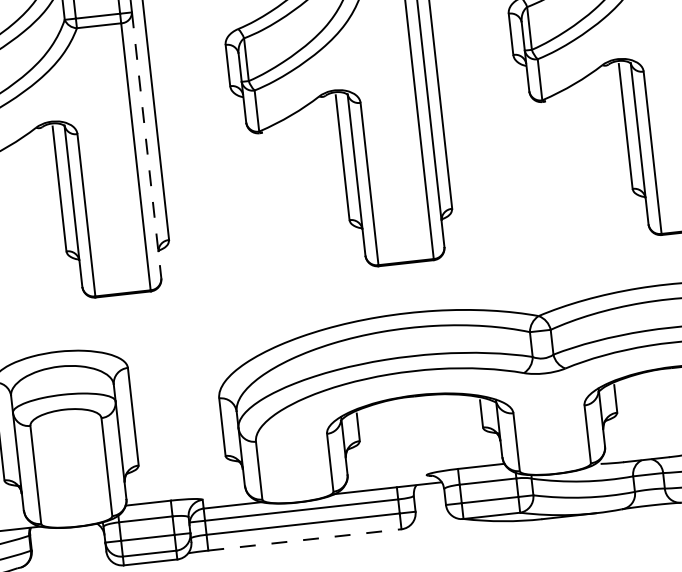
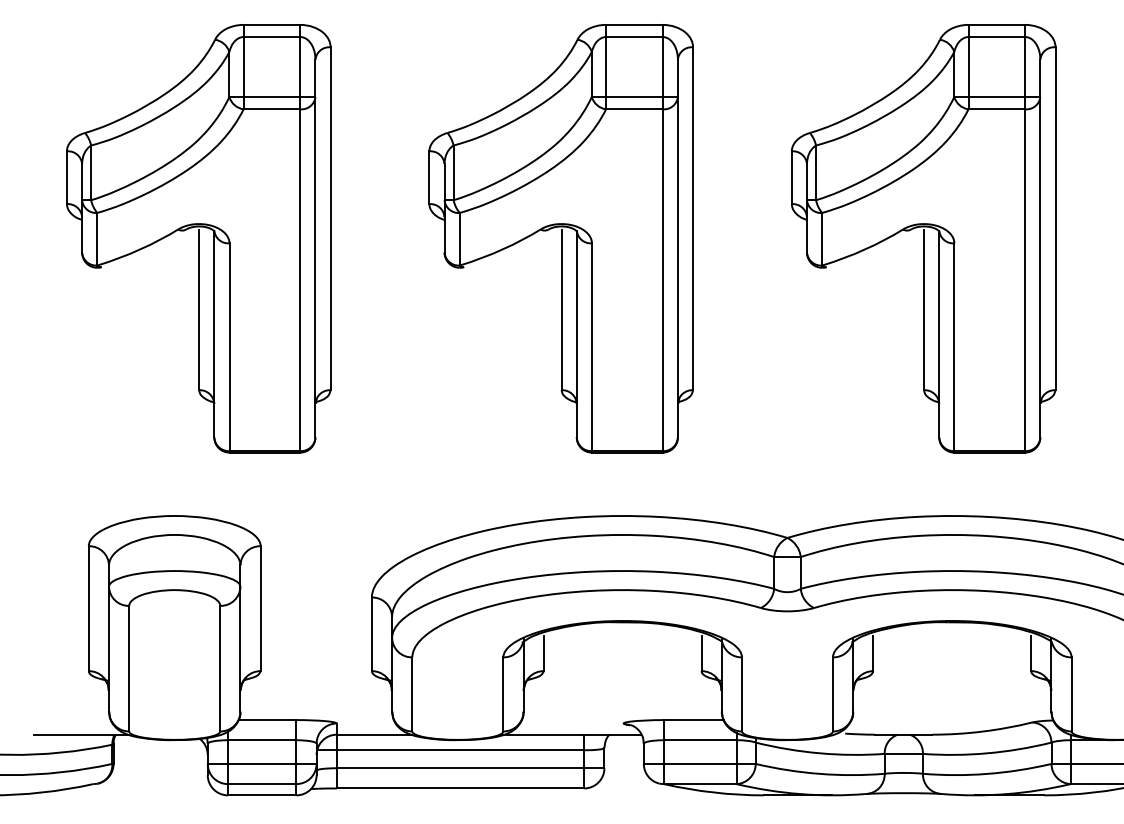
line: (146, 145) -> (315, 267), dashed -> solid
line: (304, 539) -> (460, 788), dashed -> solid

